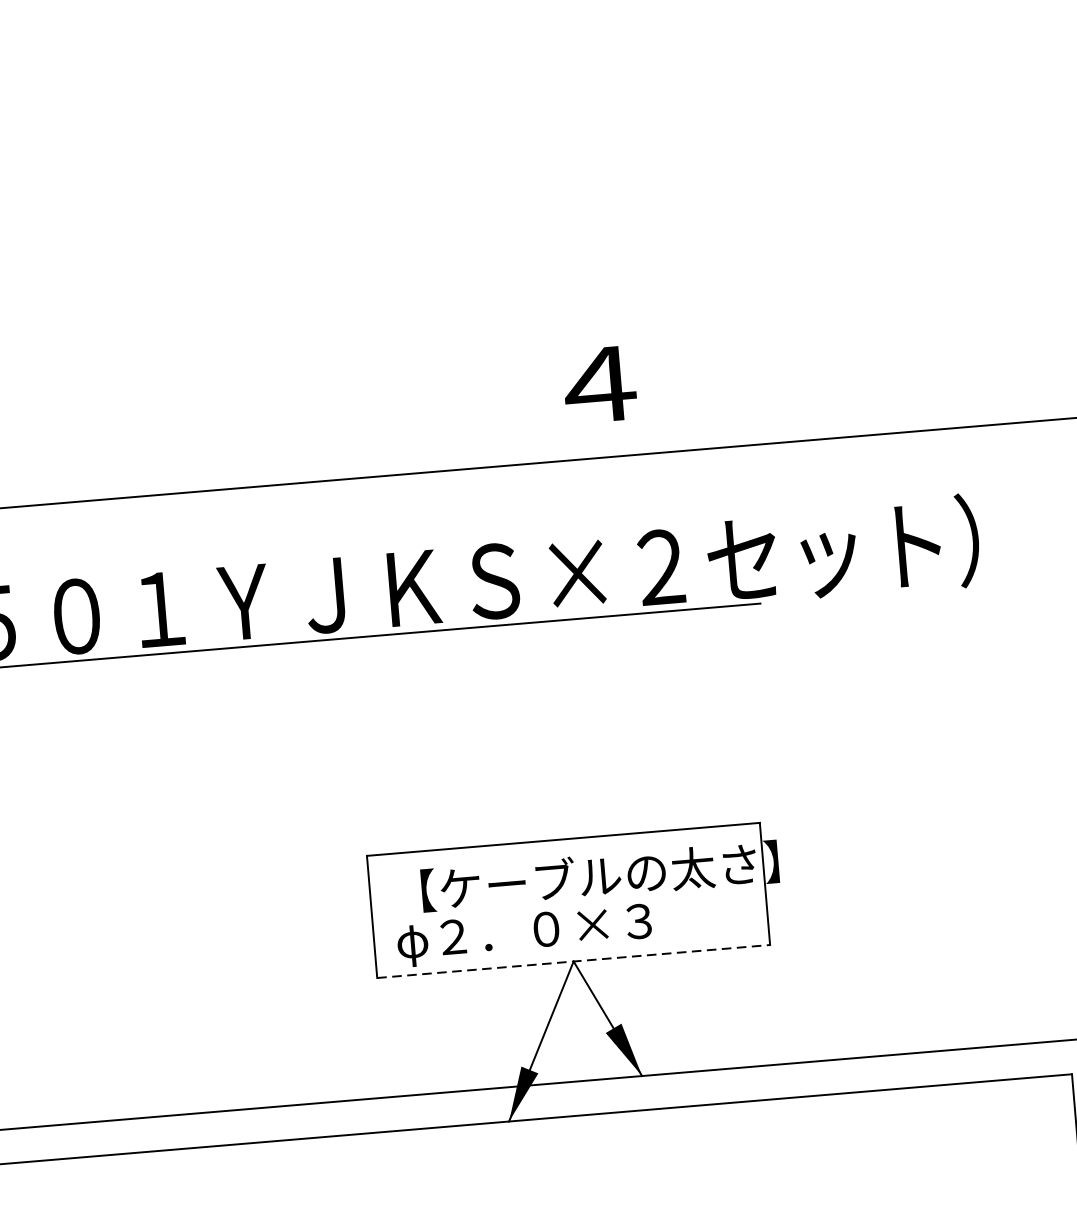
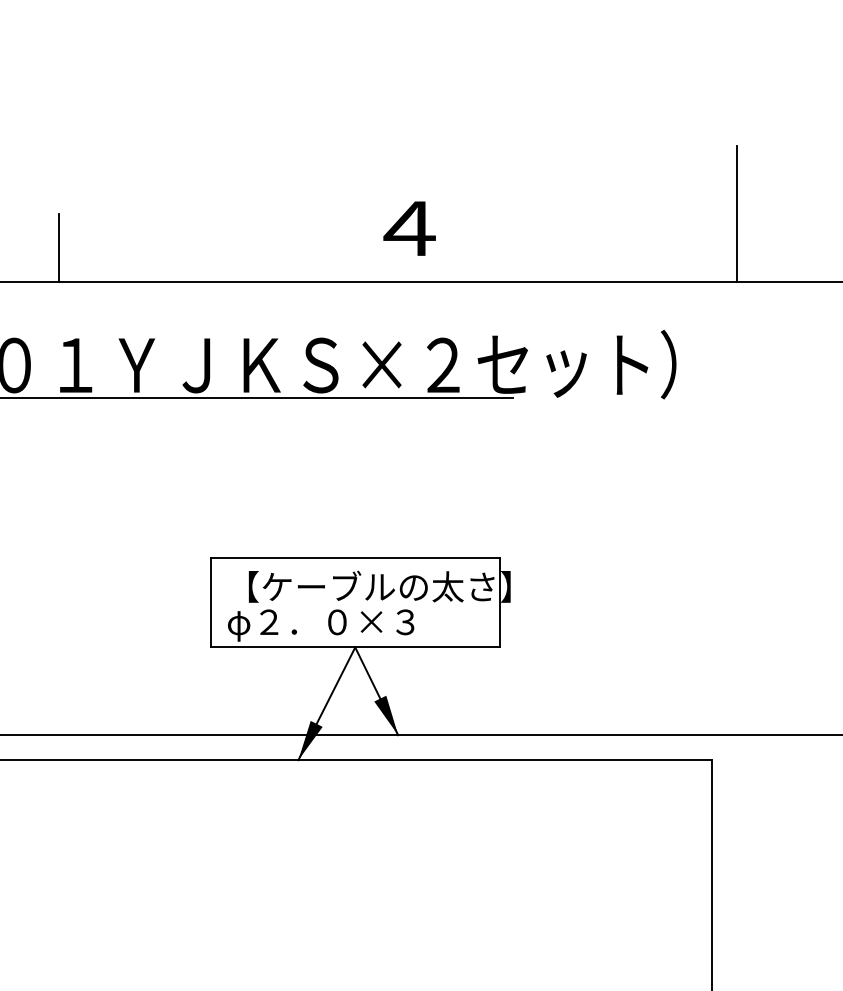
line: (1043, 326) -> (736, 213), added
line: (125, 450) -> (59, 247), added
line: (573, 961) -> (355, 647), dashed -> solid

